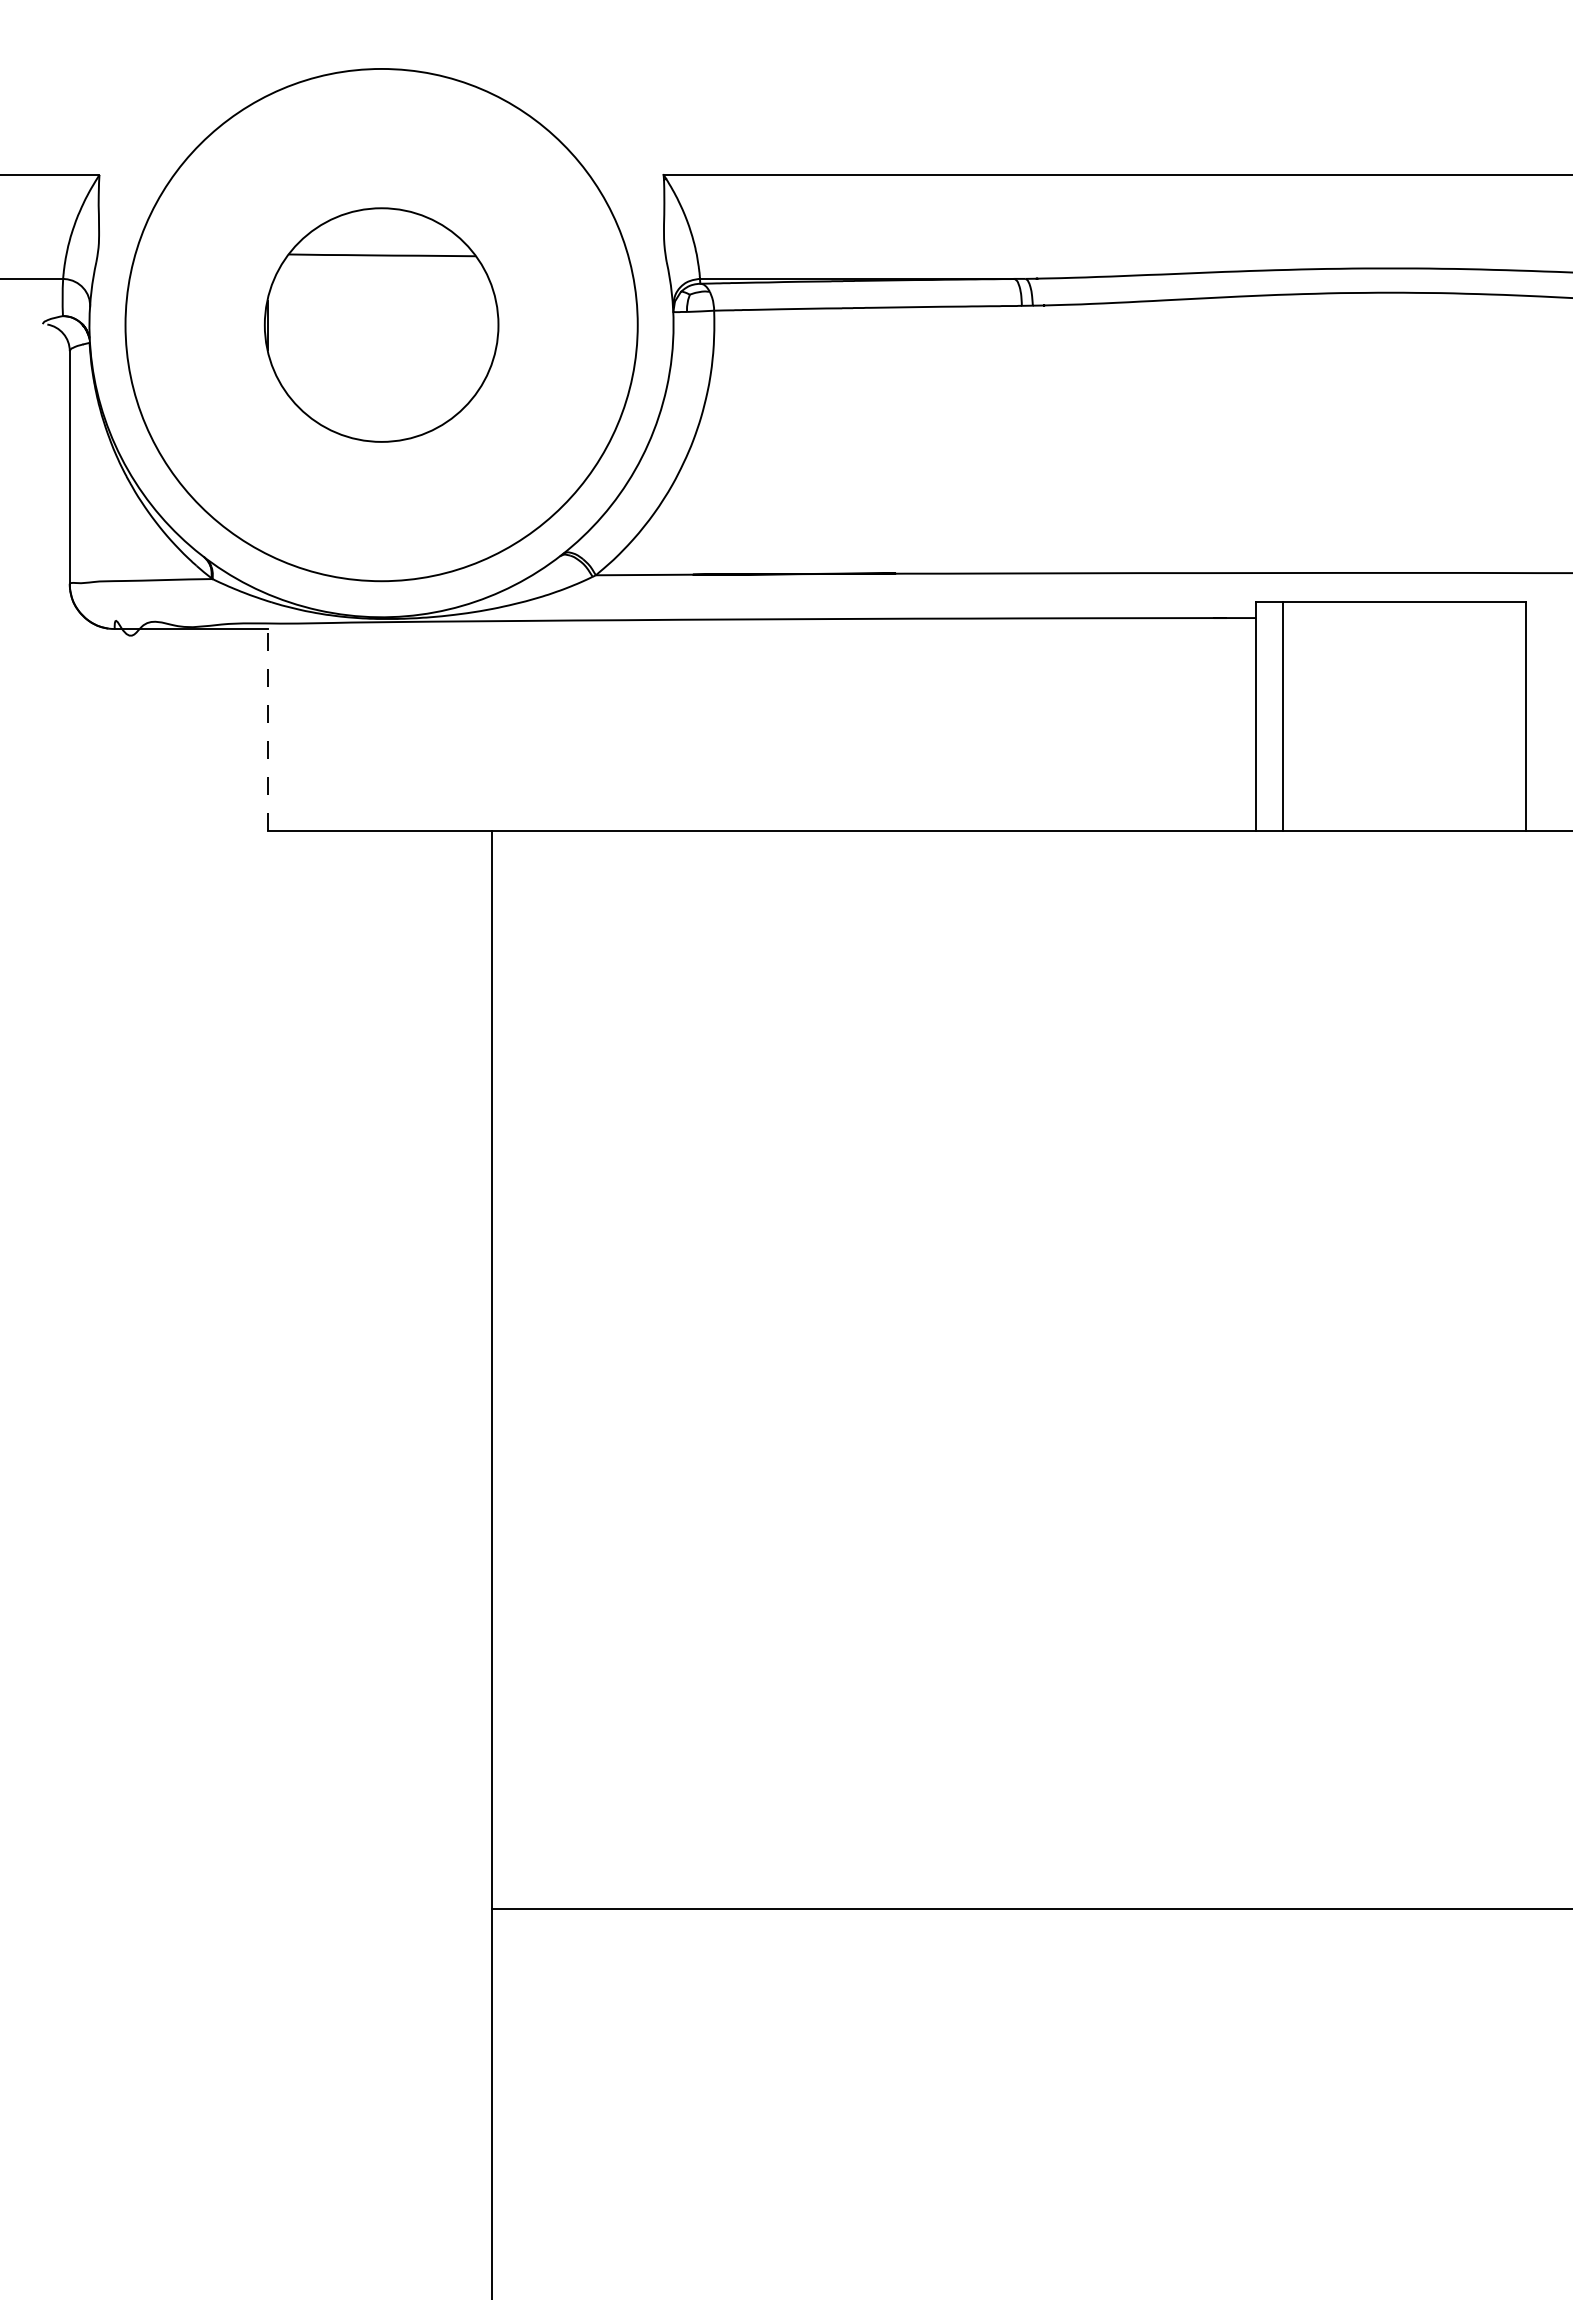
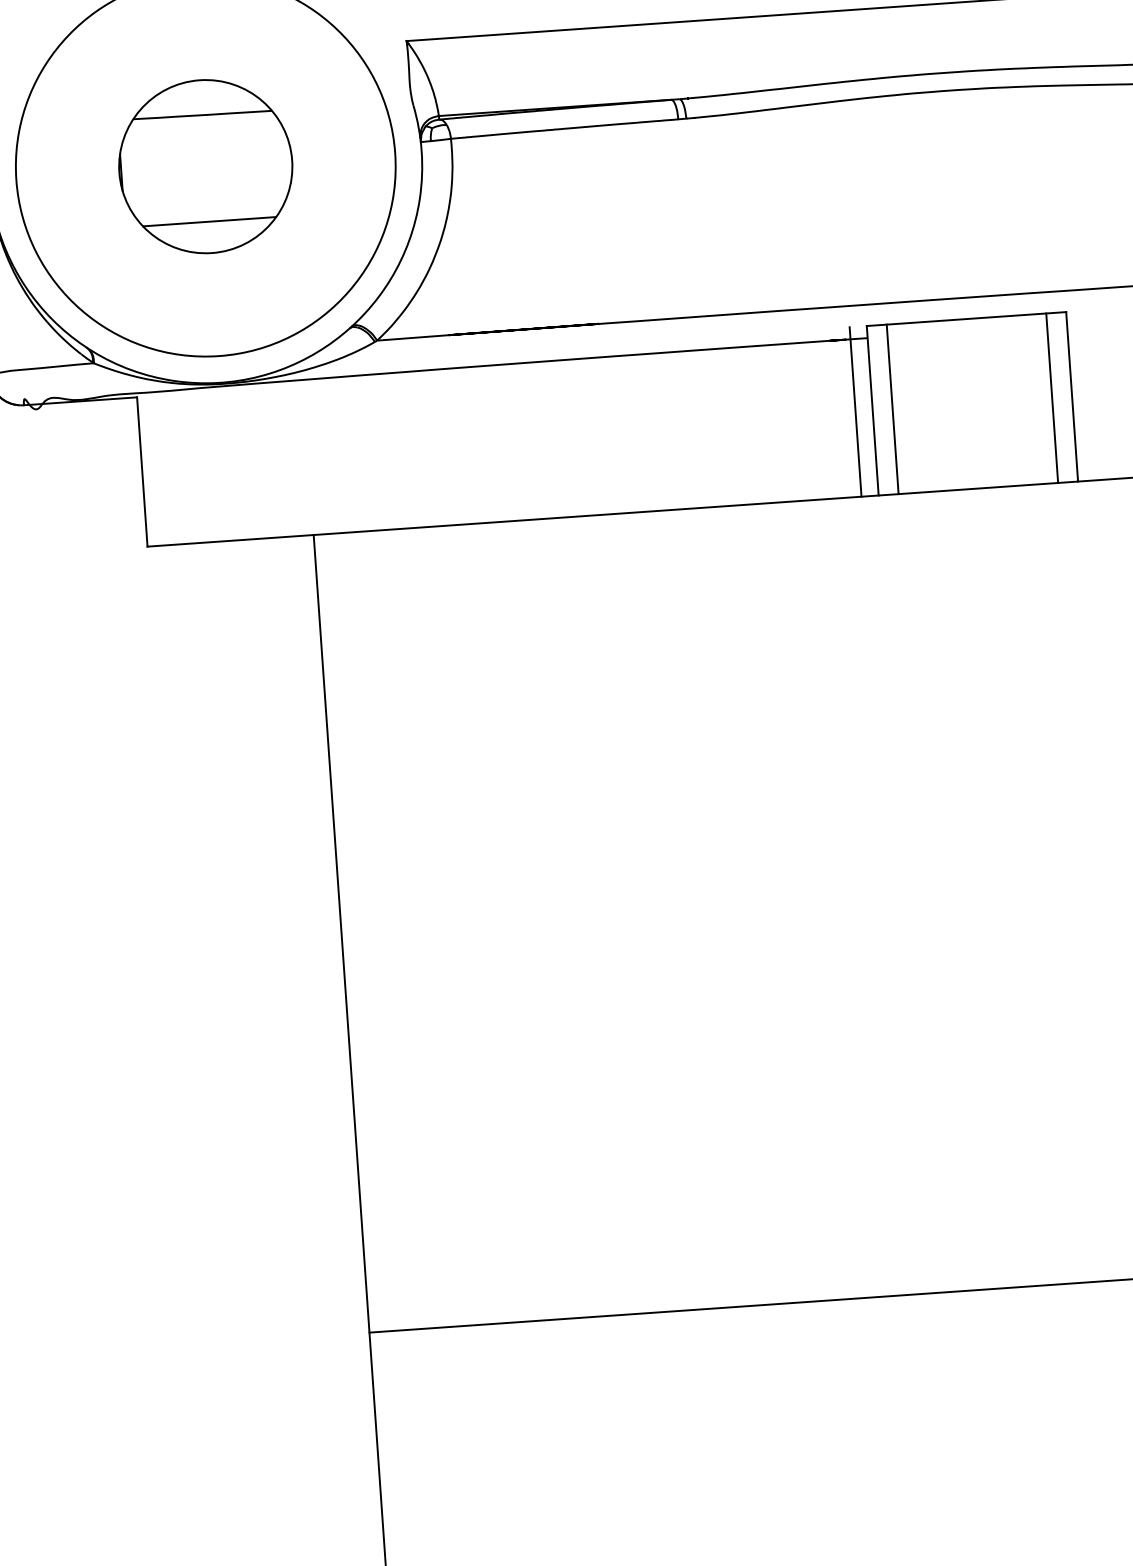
line: (381, 399) -> (209, 221), added
line: (1232, 715) -> (855, 411), added
line: (1498, 715) -> (1051, 397), added
line: (267, 729) -> (142, 471), dashed -> solid

